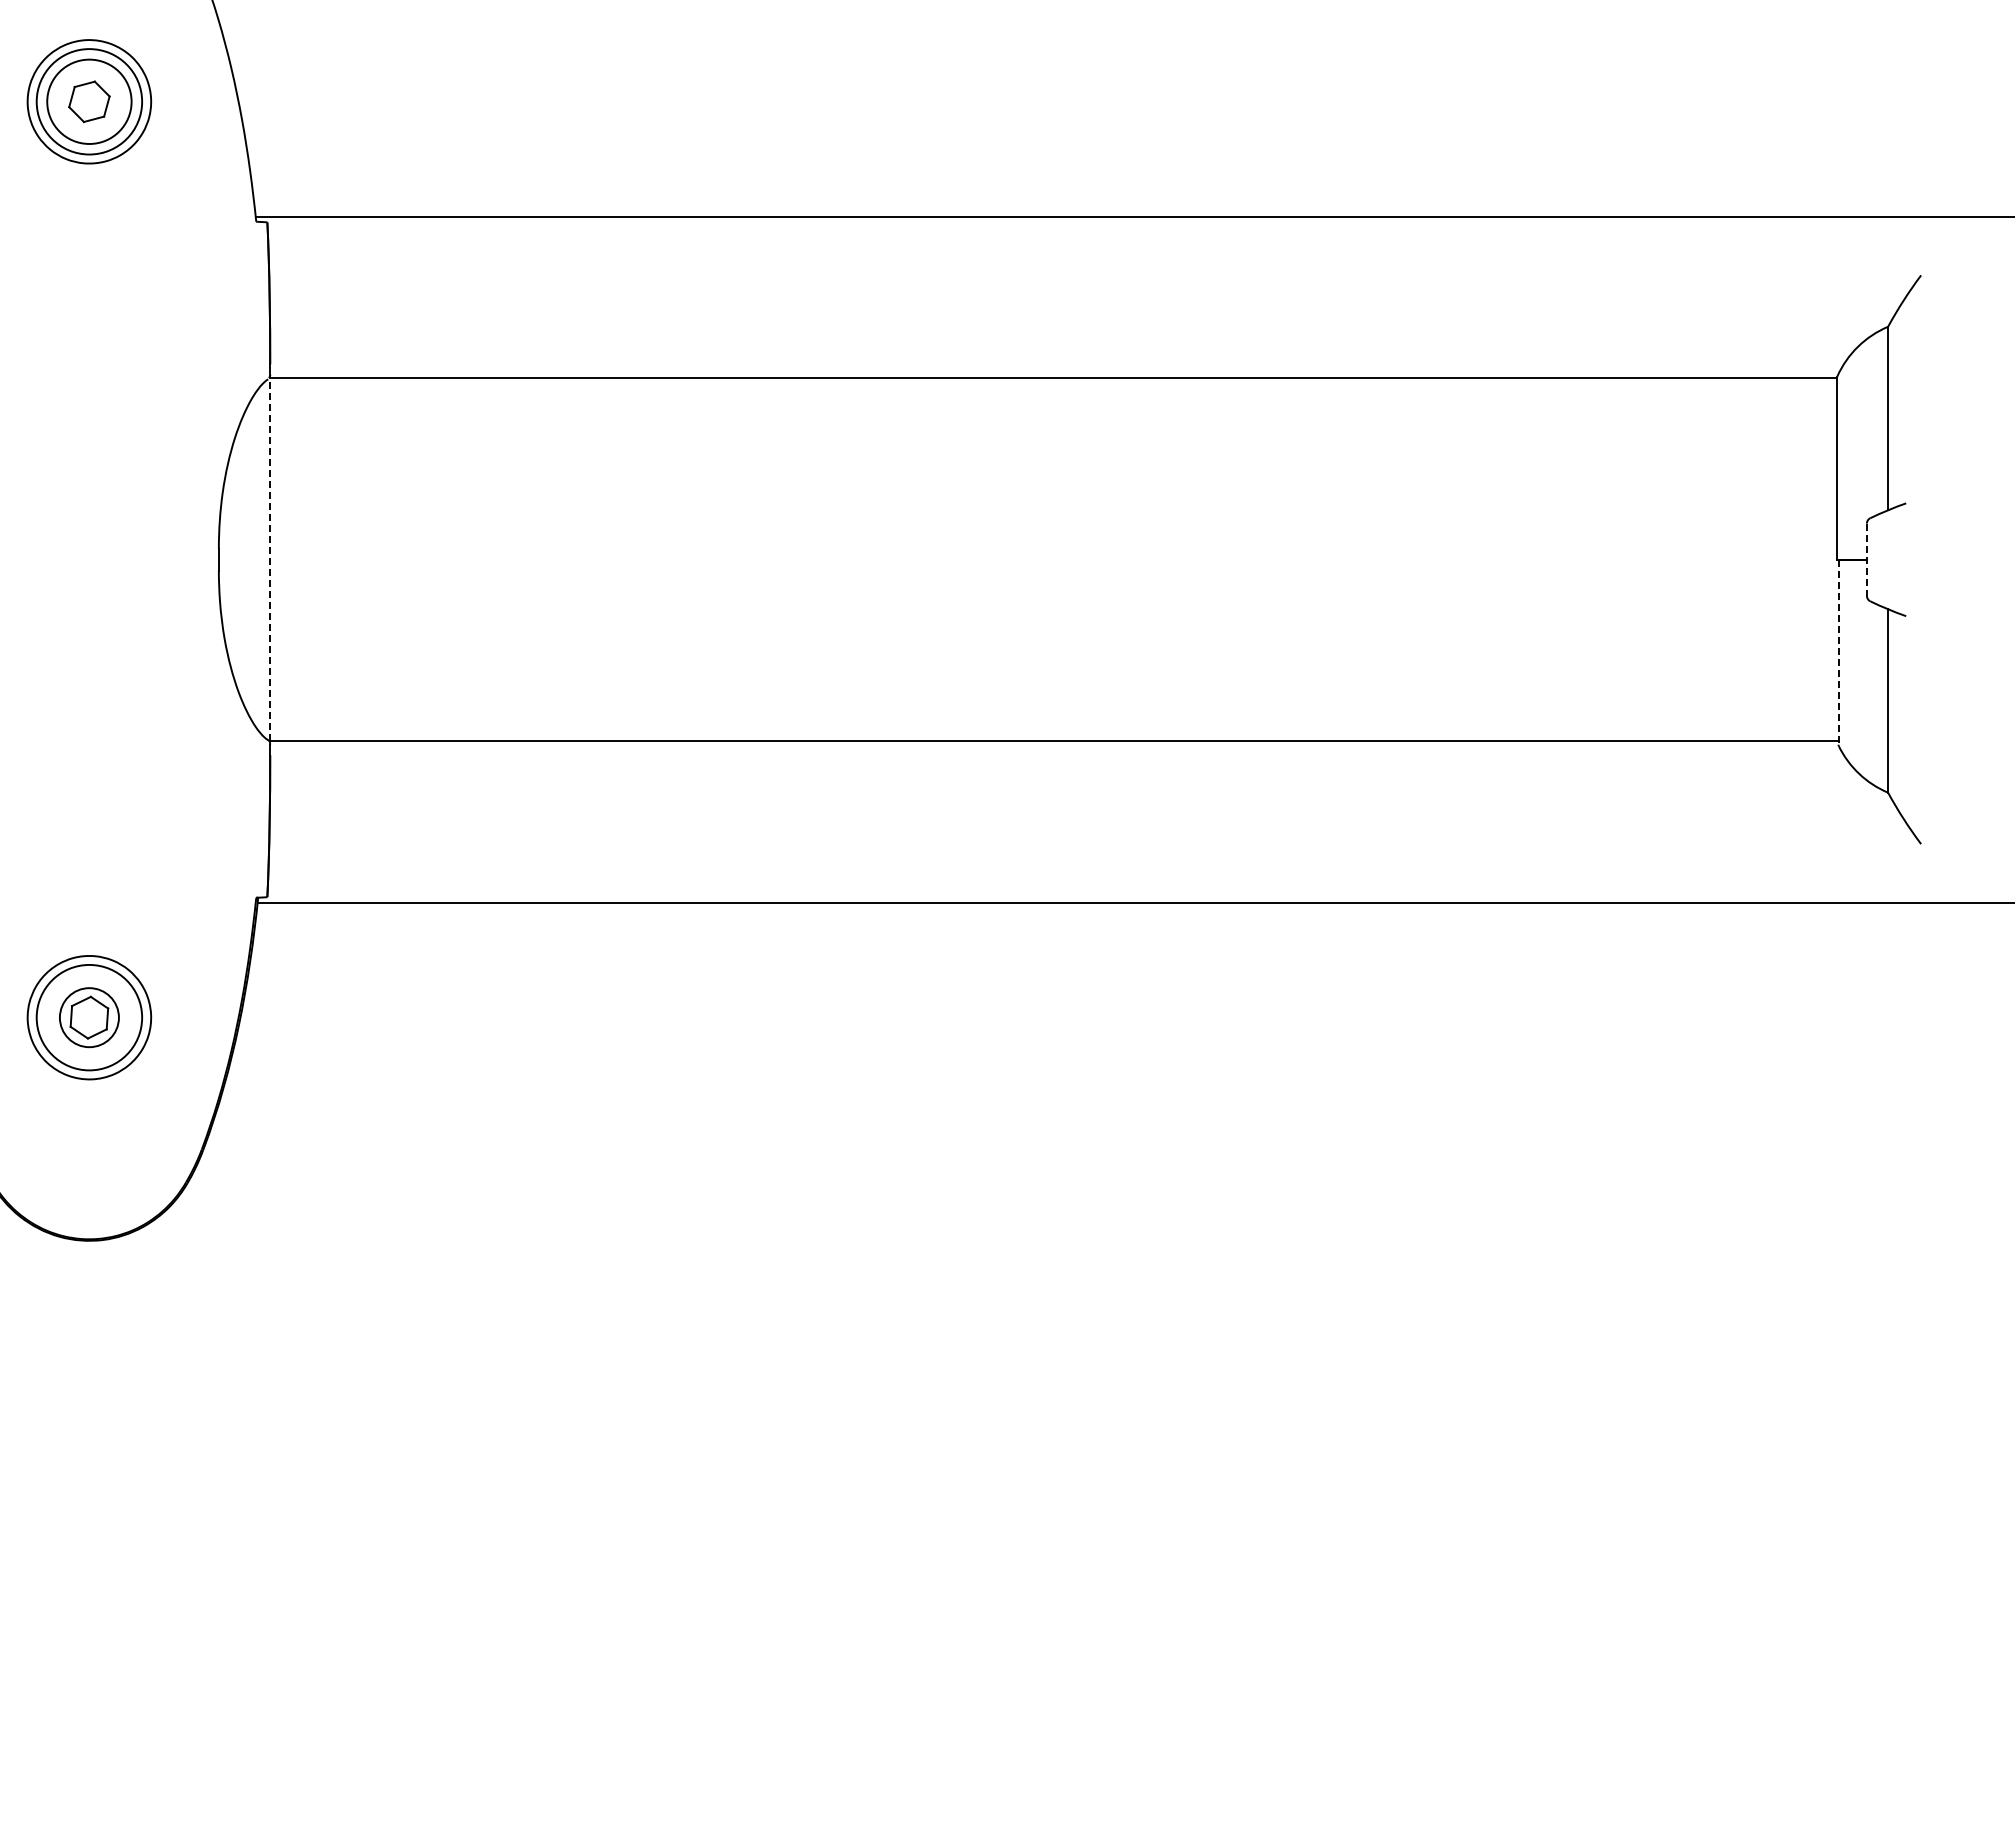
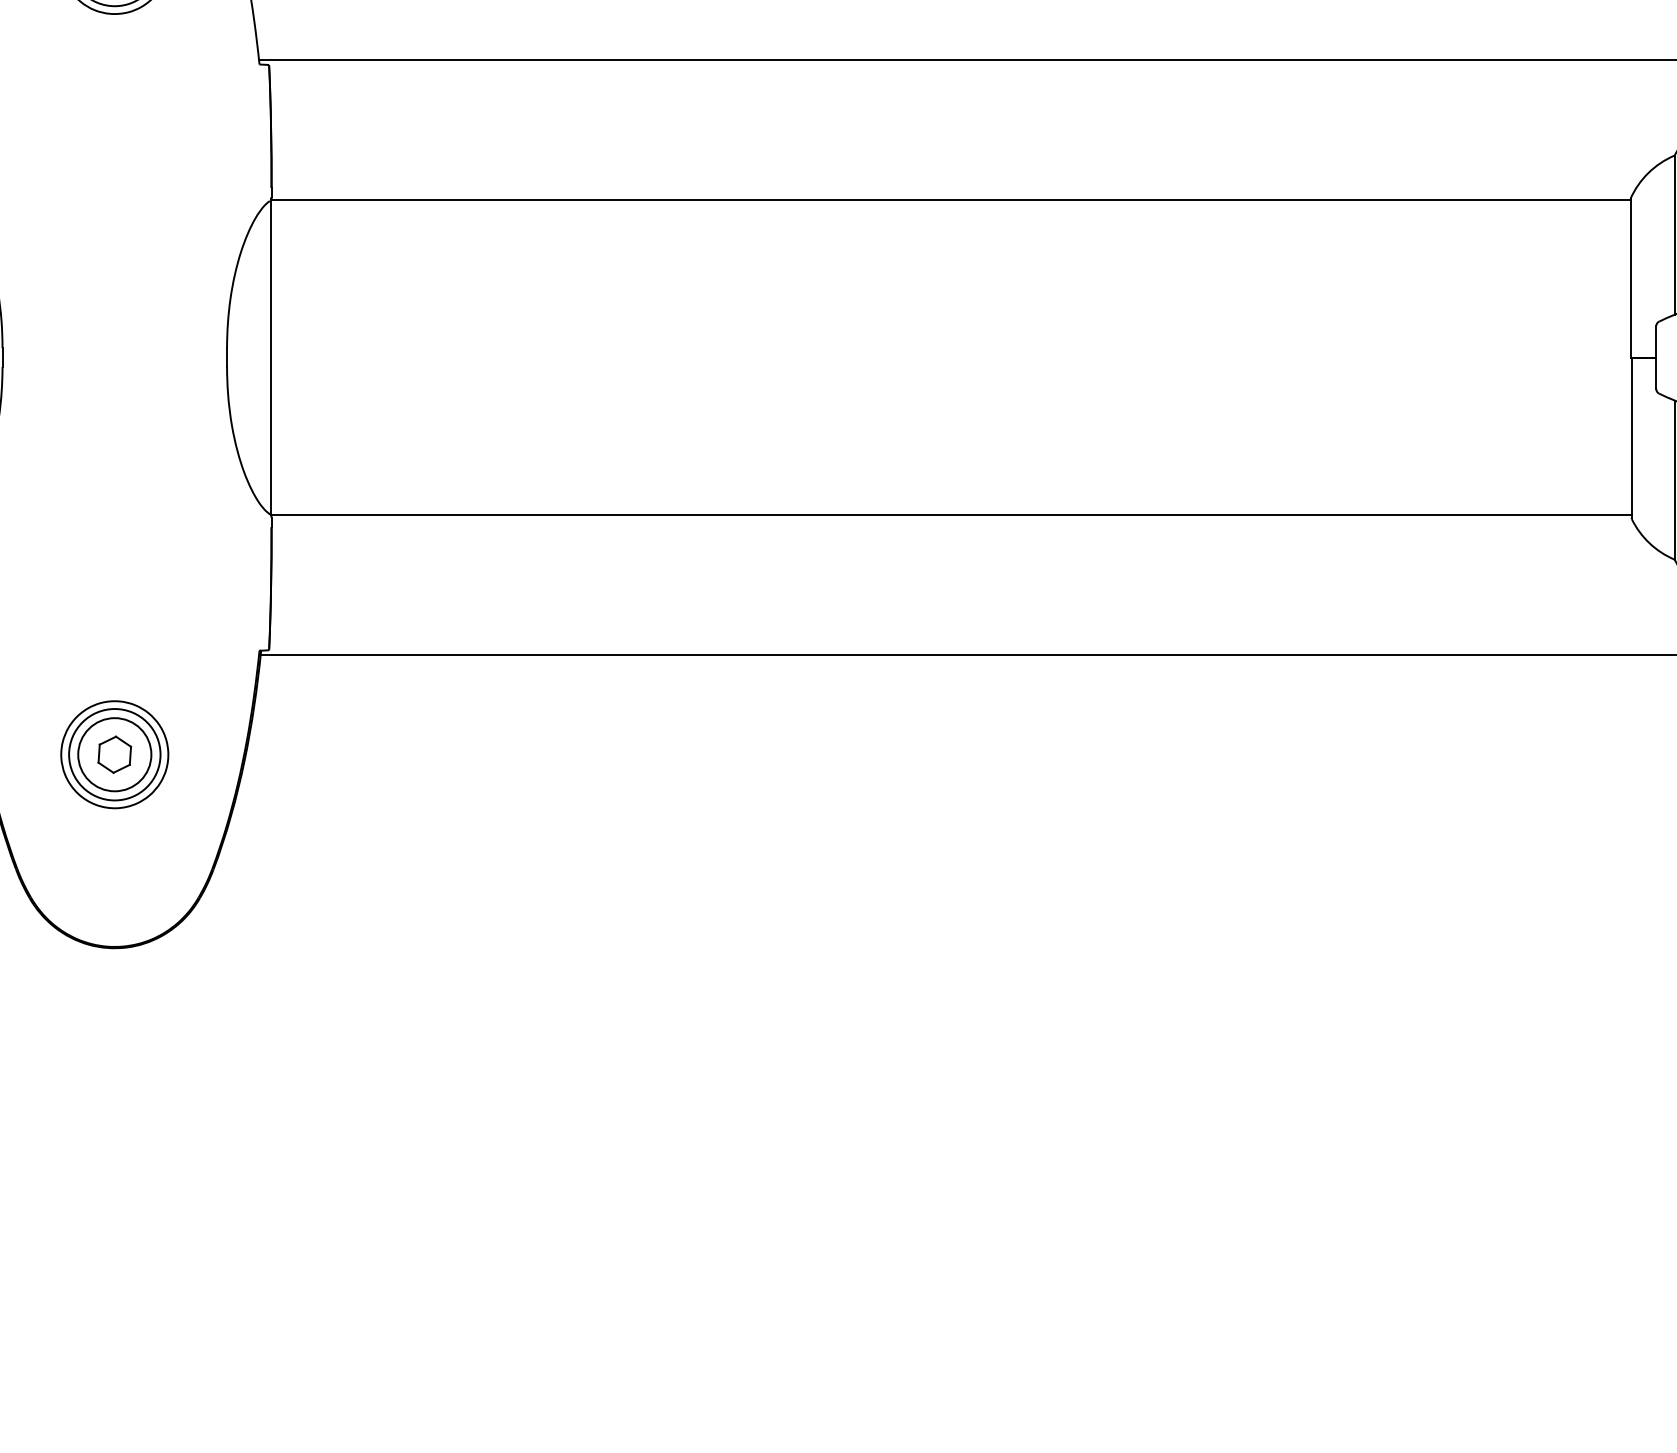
line: (269, 558) -> (270, 356), dashed -> solid
line: (1866, 560) -> (1655, 358), dashed -> solid
line: (1838, 652) -> (1631, 438), dashed -> solid
circle: (89, 1017) -> (114, 754), size x1.43

